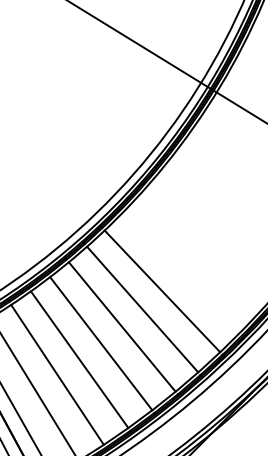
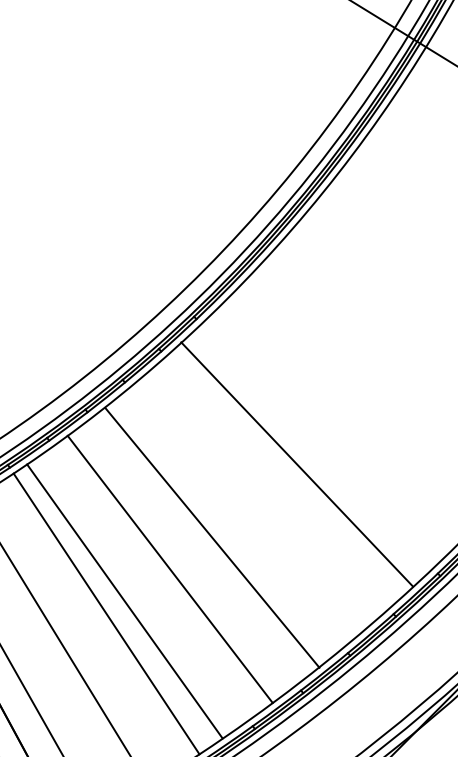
line: (162, 291) -> (297, 464), moved
line: (142, 309) -> (277, 482), removed
line: (121, 326) -> (210, 536), moved
line: (101, 343) -> (170, 569), moved
line: (79, 359) -> (124, 601), moved

